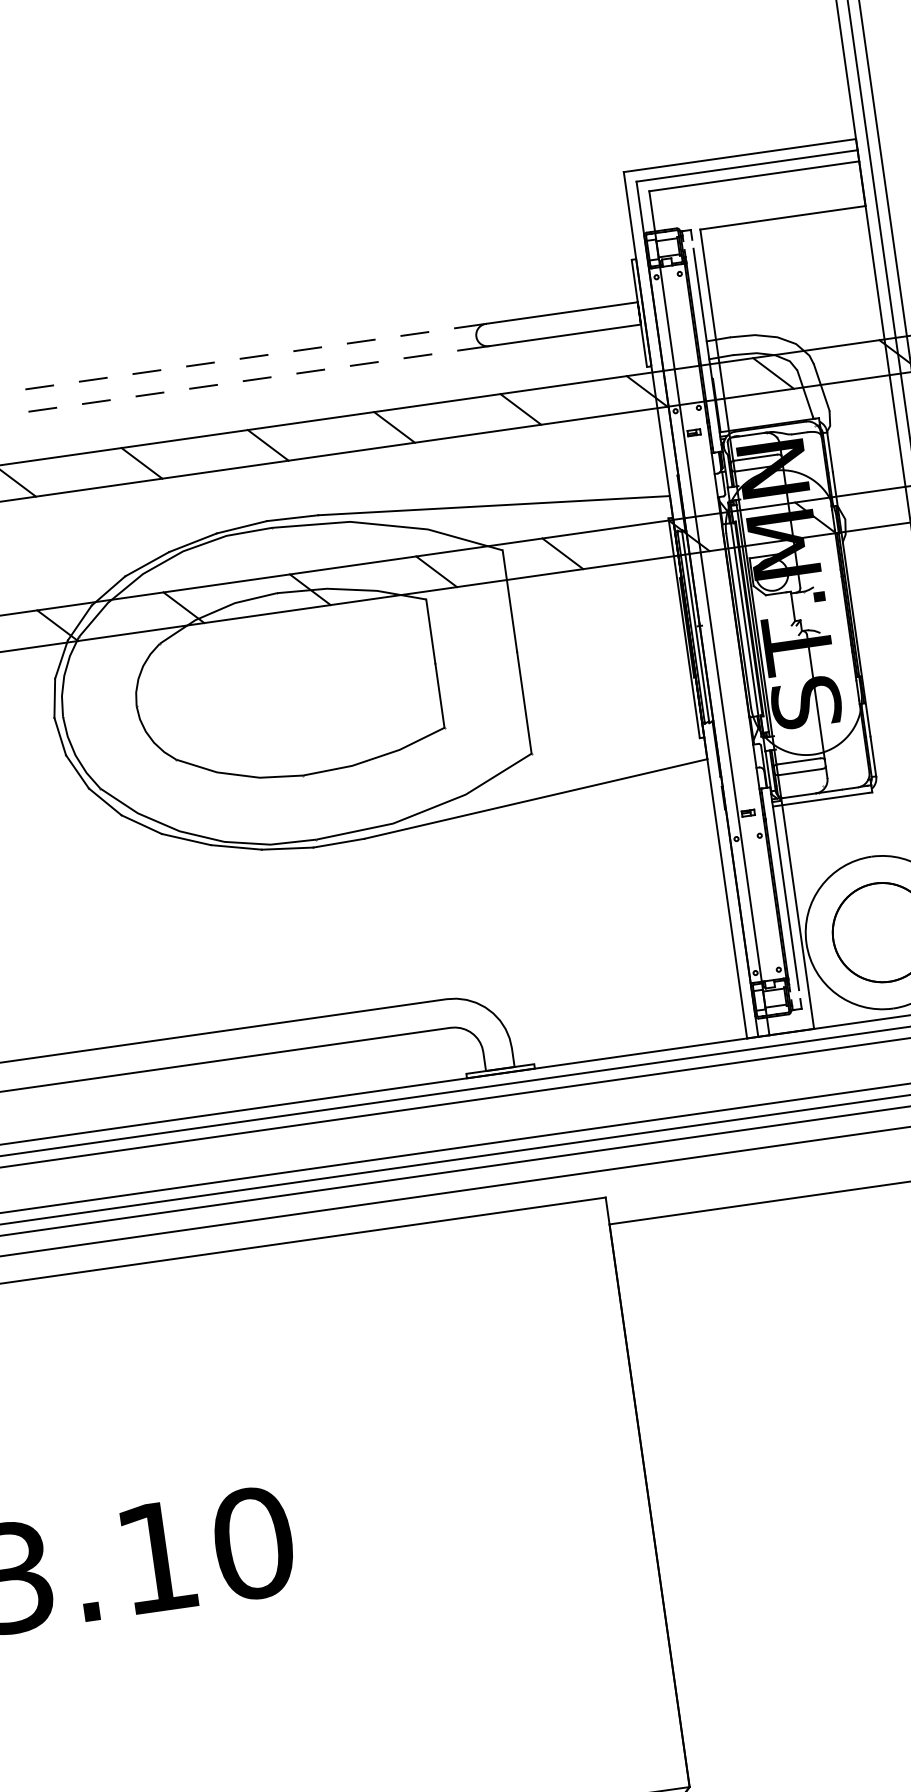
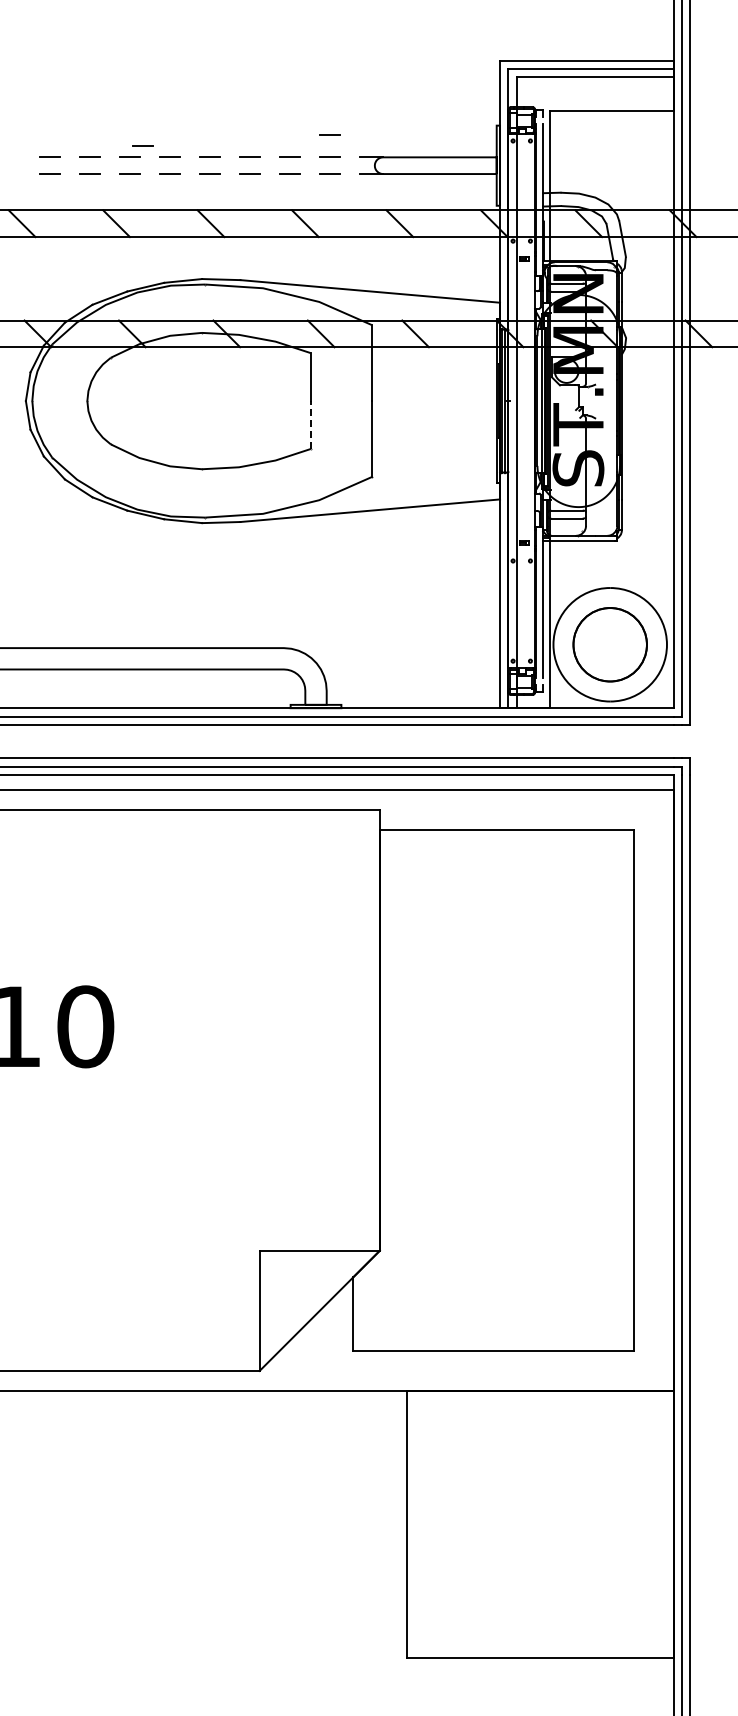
line: (409, 303) -> (329, 134), added
line: (161, 353) -> (142, 145), added
line: (439, 696) -> (310, 425), solid -> dashed

